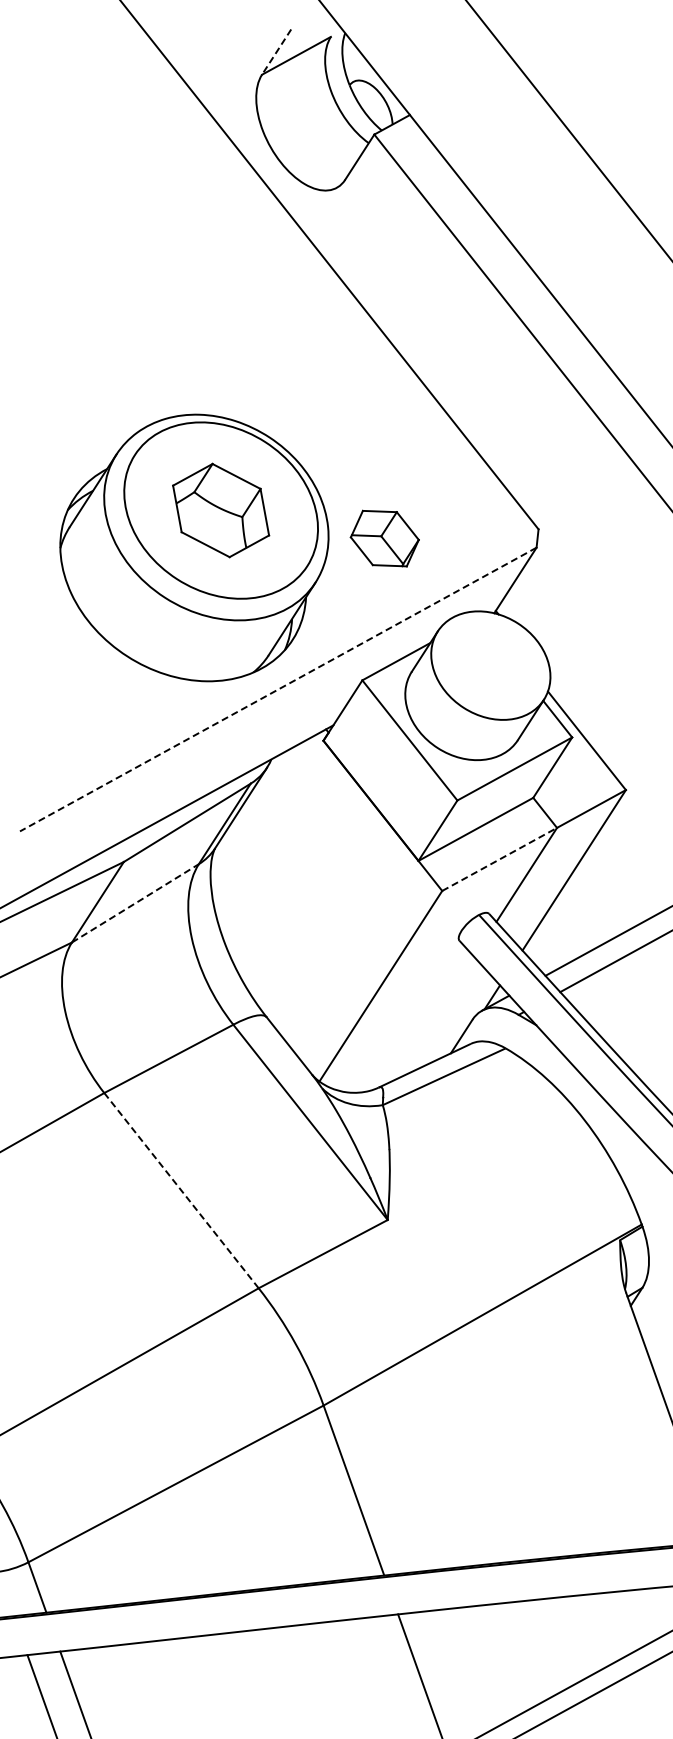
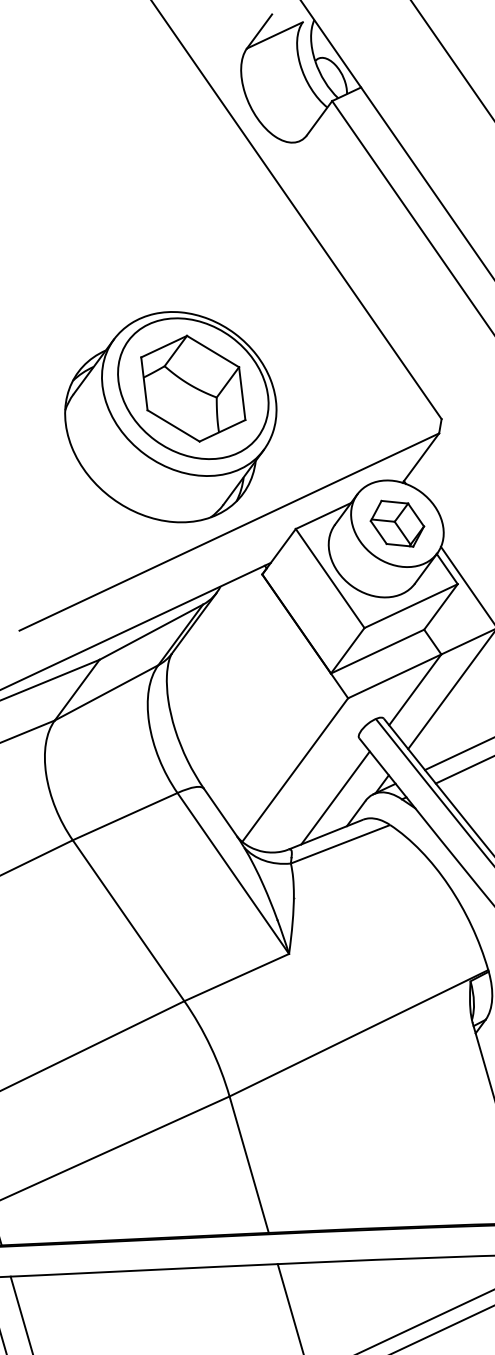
line: (276, 52) -> (259, 31), dashed -> solid
part: (220, 510) -> (192, 388), size x1.43
part: (384, 538) -> (397, 523), moved
line: (278, 689) -> (229, 532), dashed -> solid
line: (500, 859) -> (395, 676), dashed -> solid
line: (135, 903) -> (106, 692), dashed -> solid
line: (434, 1018) -> (335, 798), added
line: (181, 1190) -> (128, 920), dashed -> solid

